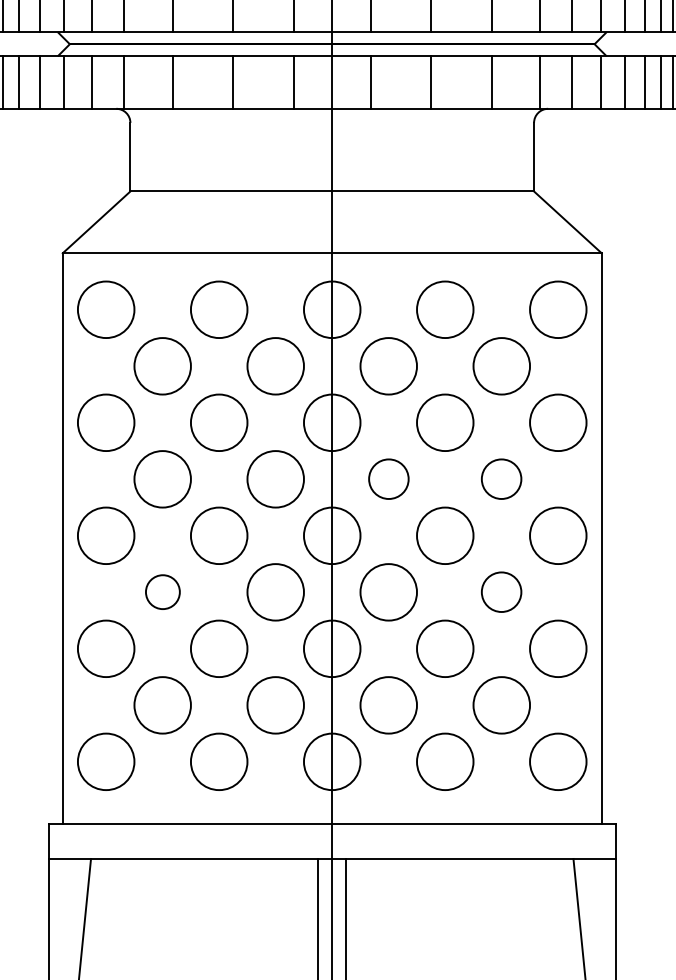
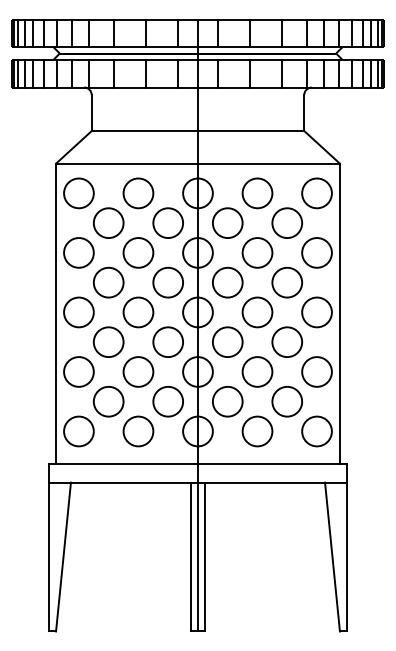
circle: (388, 478) -> (227, 282), size x1.43
circle: (500, 478) -> (286, 282), size x1.43
circle: (162, 590) -> (108, 341), size x1.67
circle: (500, 590) -> (286, 341), size x1.43

